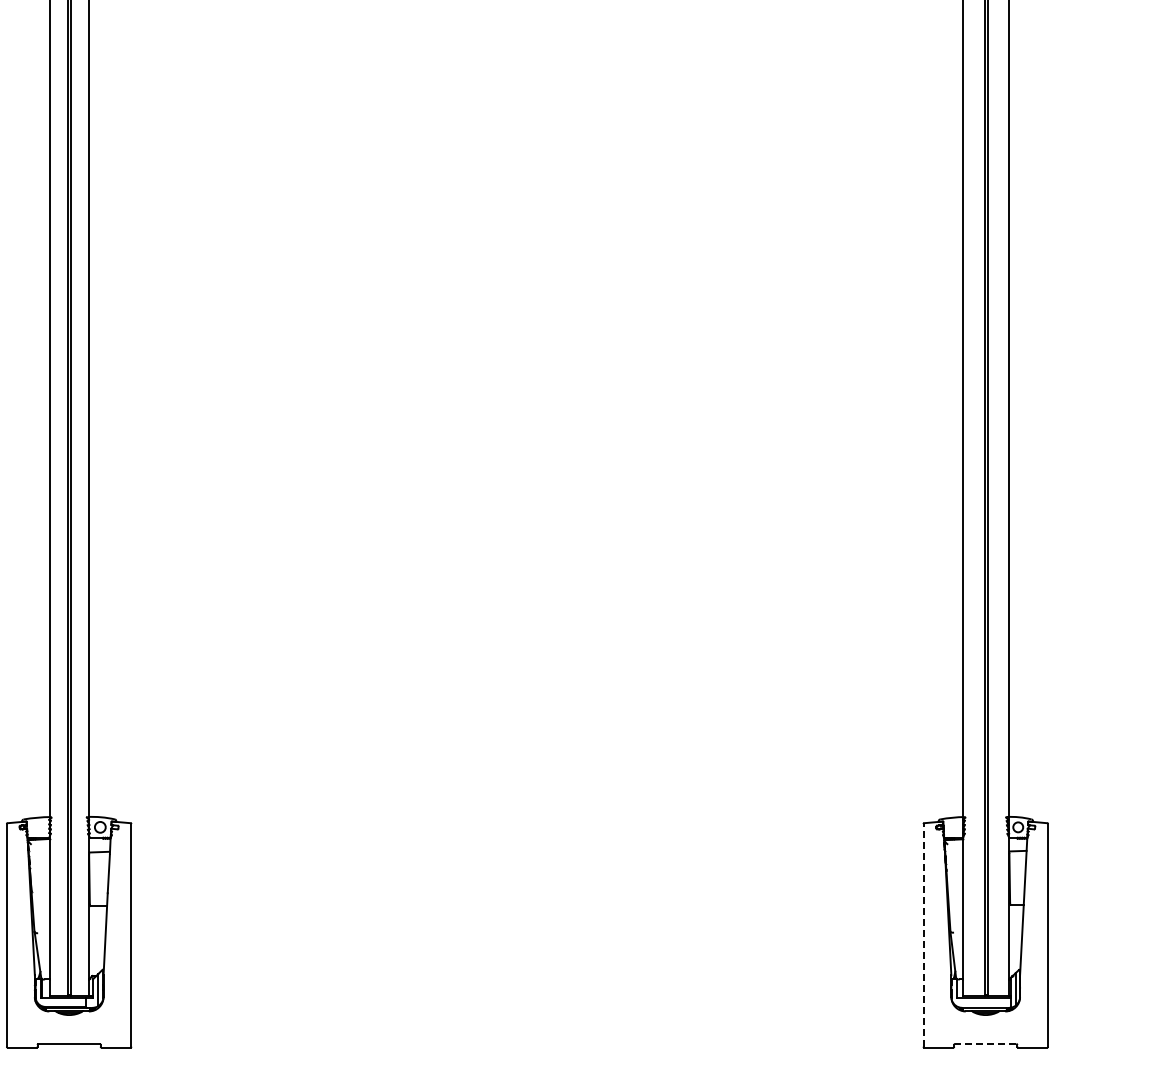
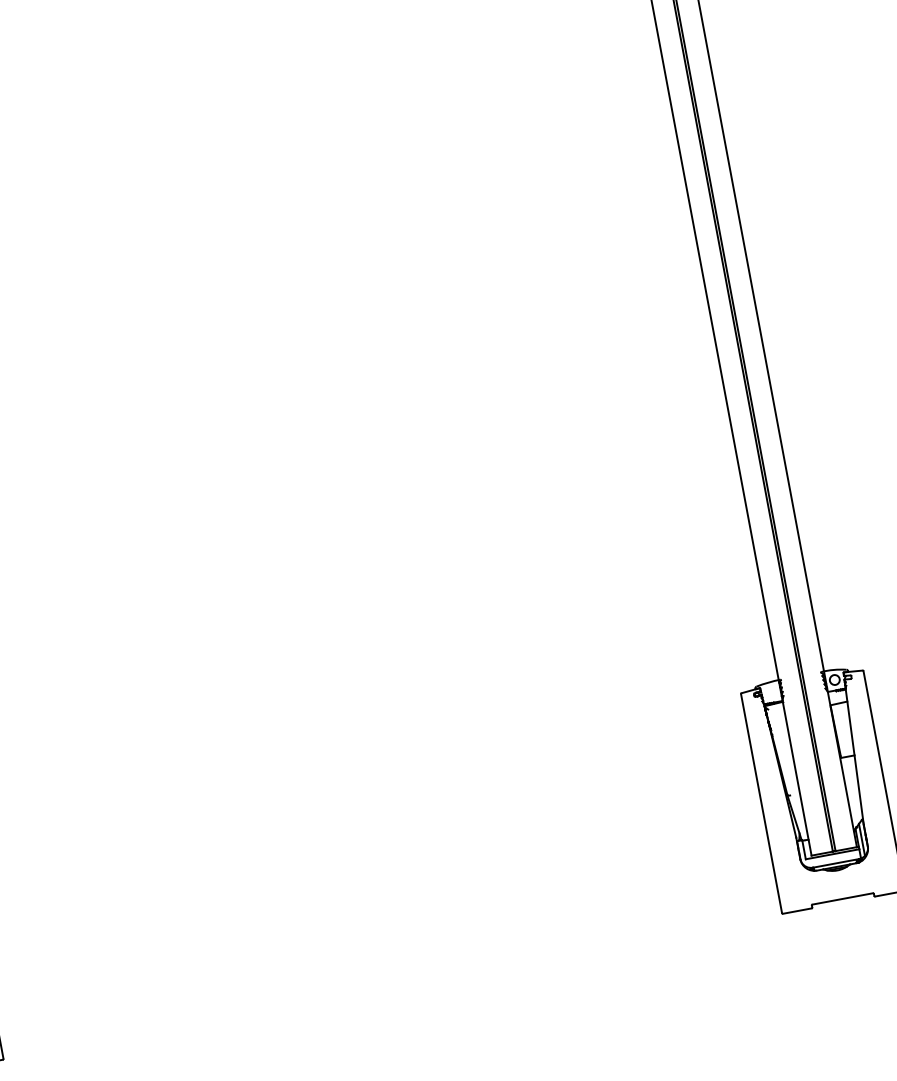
line: (923, 934) -> (761, 802), dashed -> solid
line: (985, 1044) -> (842, 899), dashed -> solid

